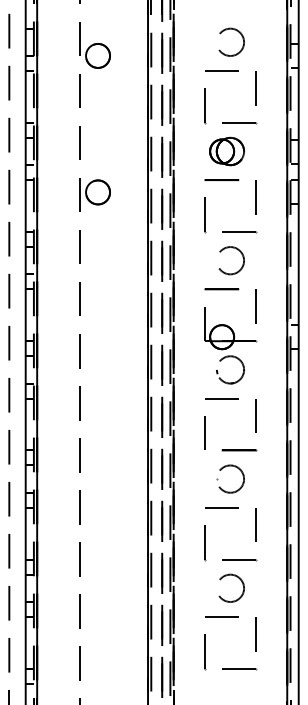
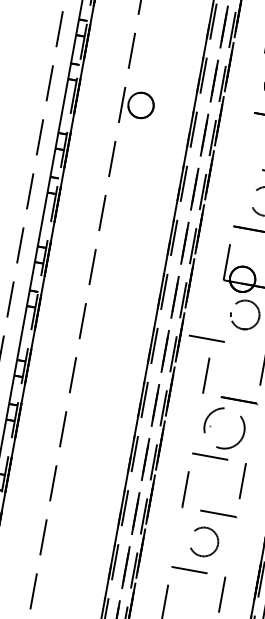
line: (205, 215) -> (248, 149), removed
line: (221, 398) -> (206, 338), moved
circle: (230, 478) -> (224, 427), size x1.4

